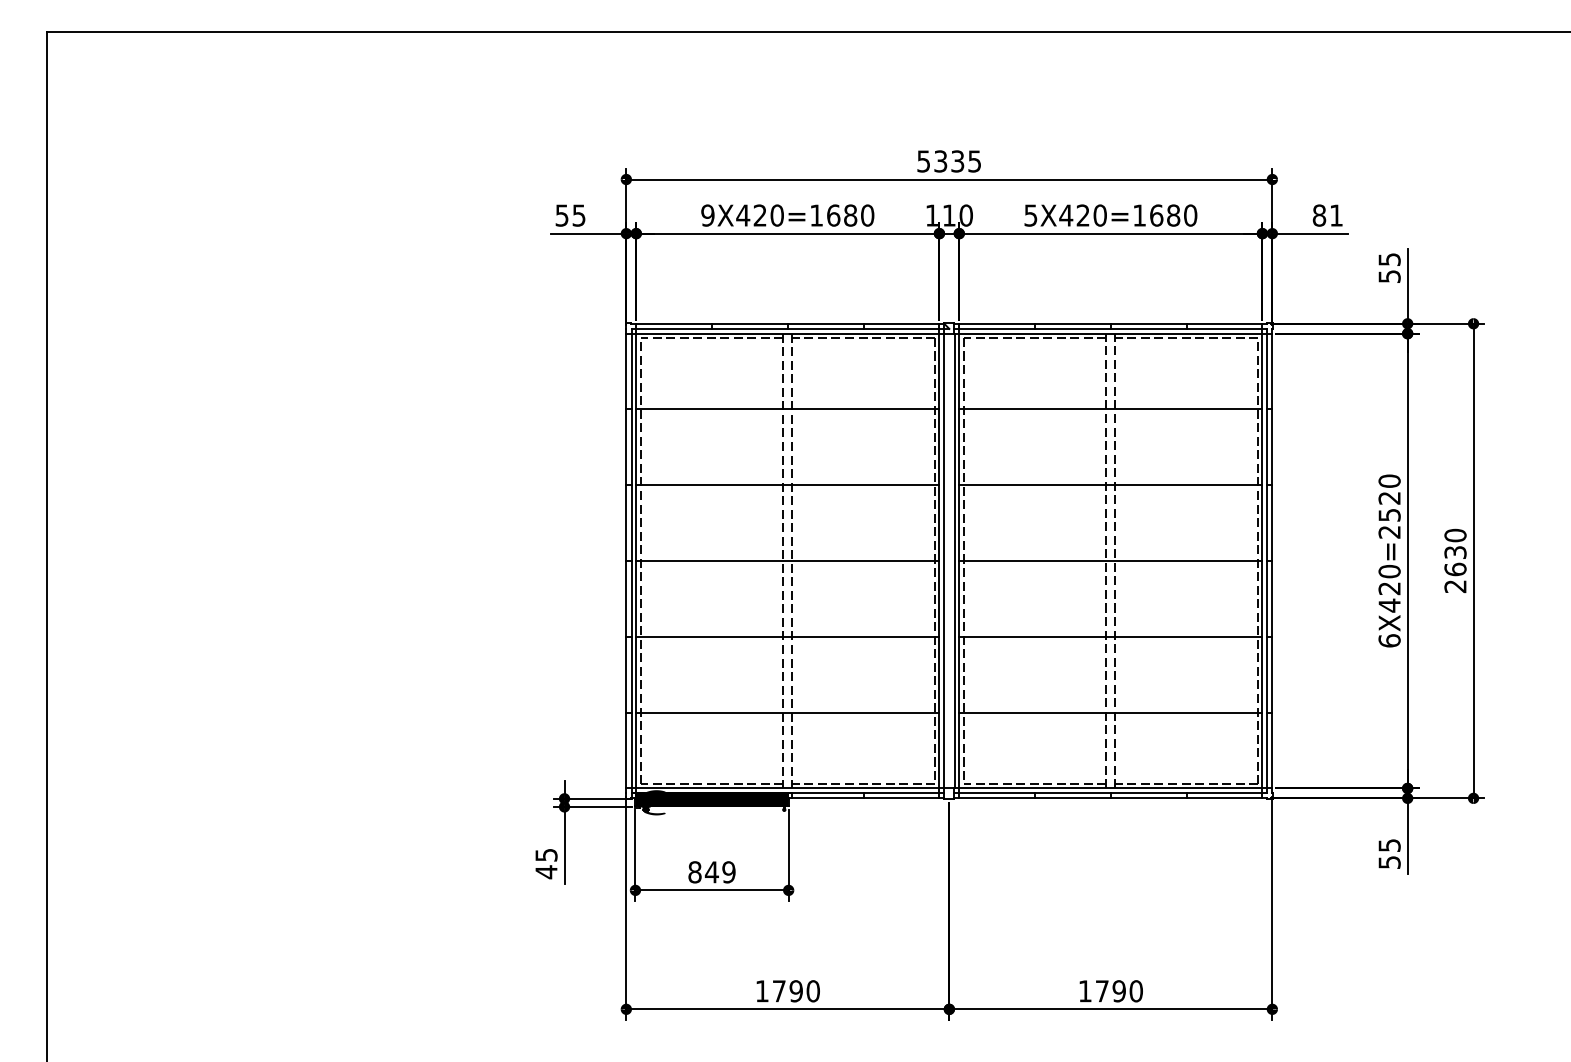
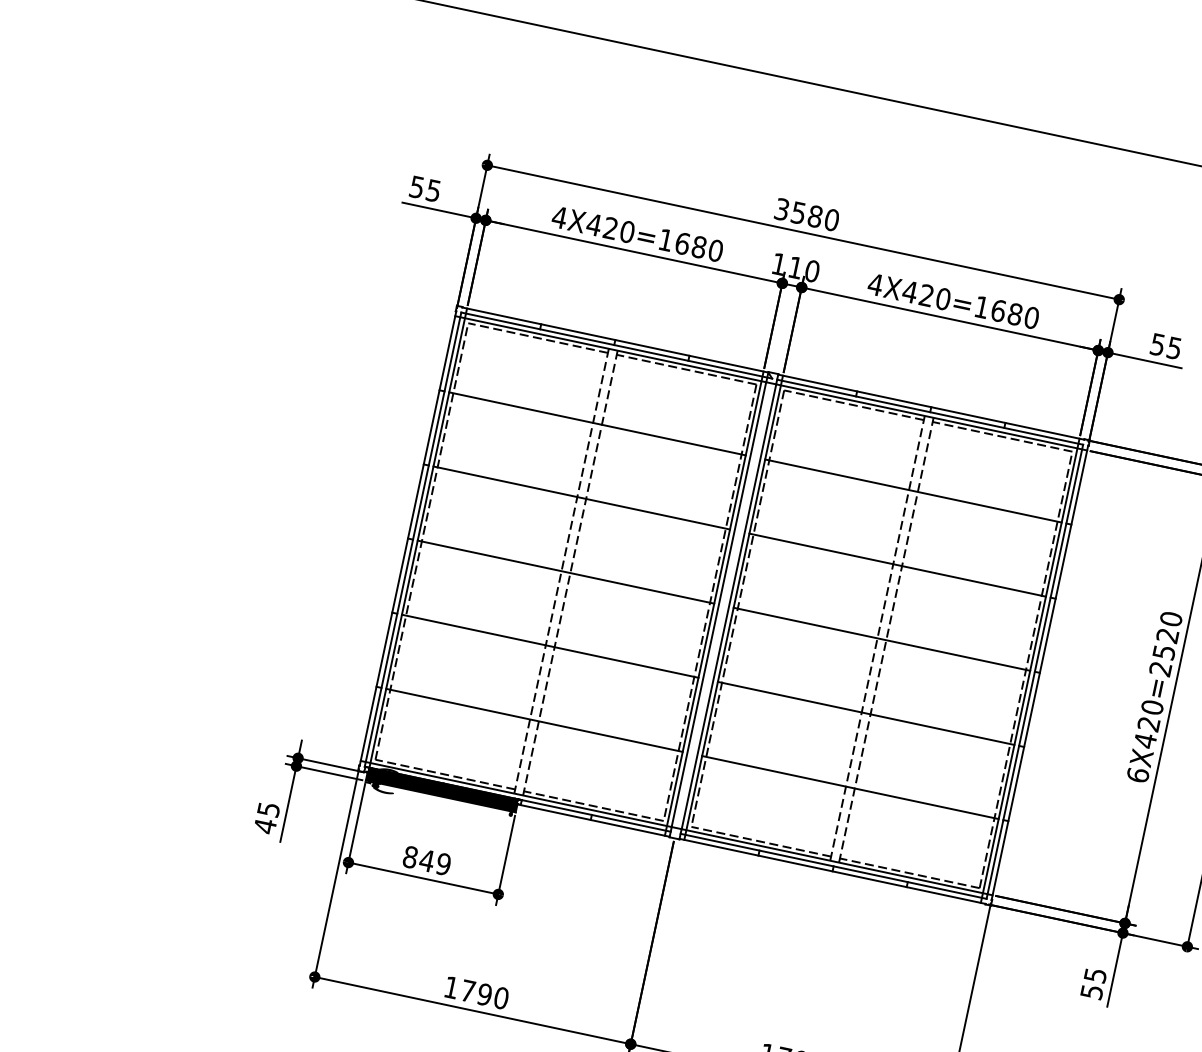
text: (949, 161) -> (807, 214), 5335 -> 3580
text: (707, 215) -> (559, 217), 9X420=1680 -> 4X420=1680
text: (1030, 215) -> (875, 284), 5X420=1680 -> 4X420=1680
text: (1327, 215) -> (1165, 346), 81 -> 55

